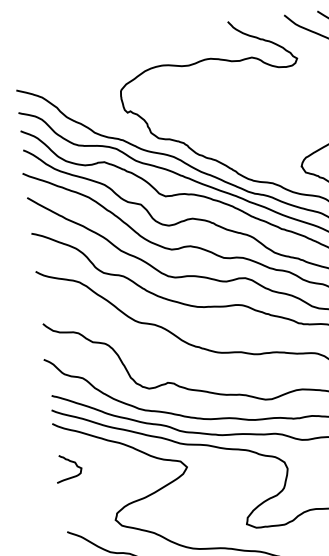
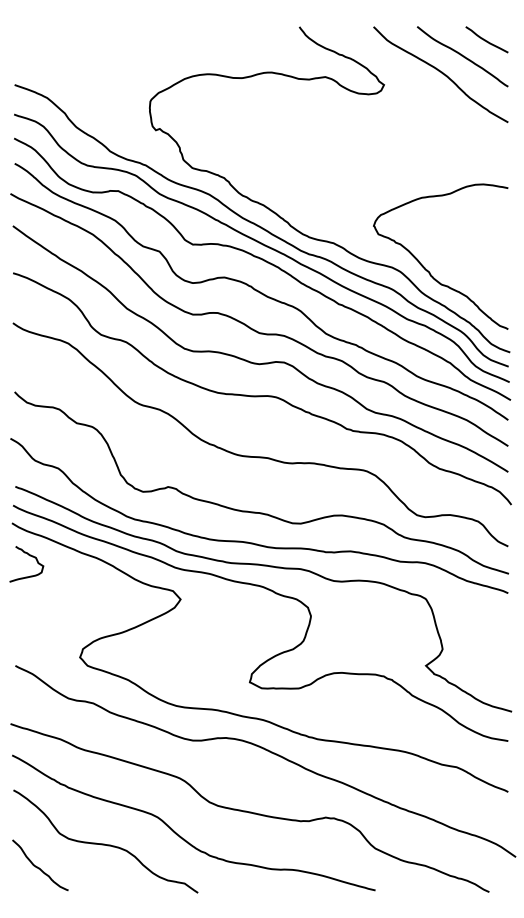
curve: (70, 462) -> (29, 556), moved

